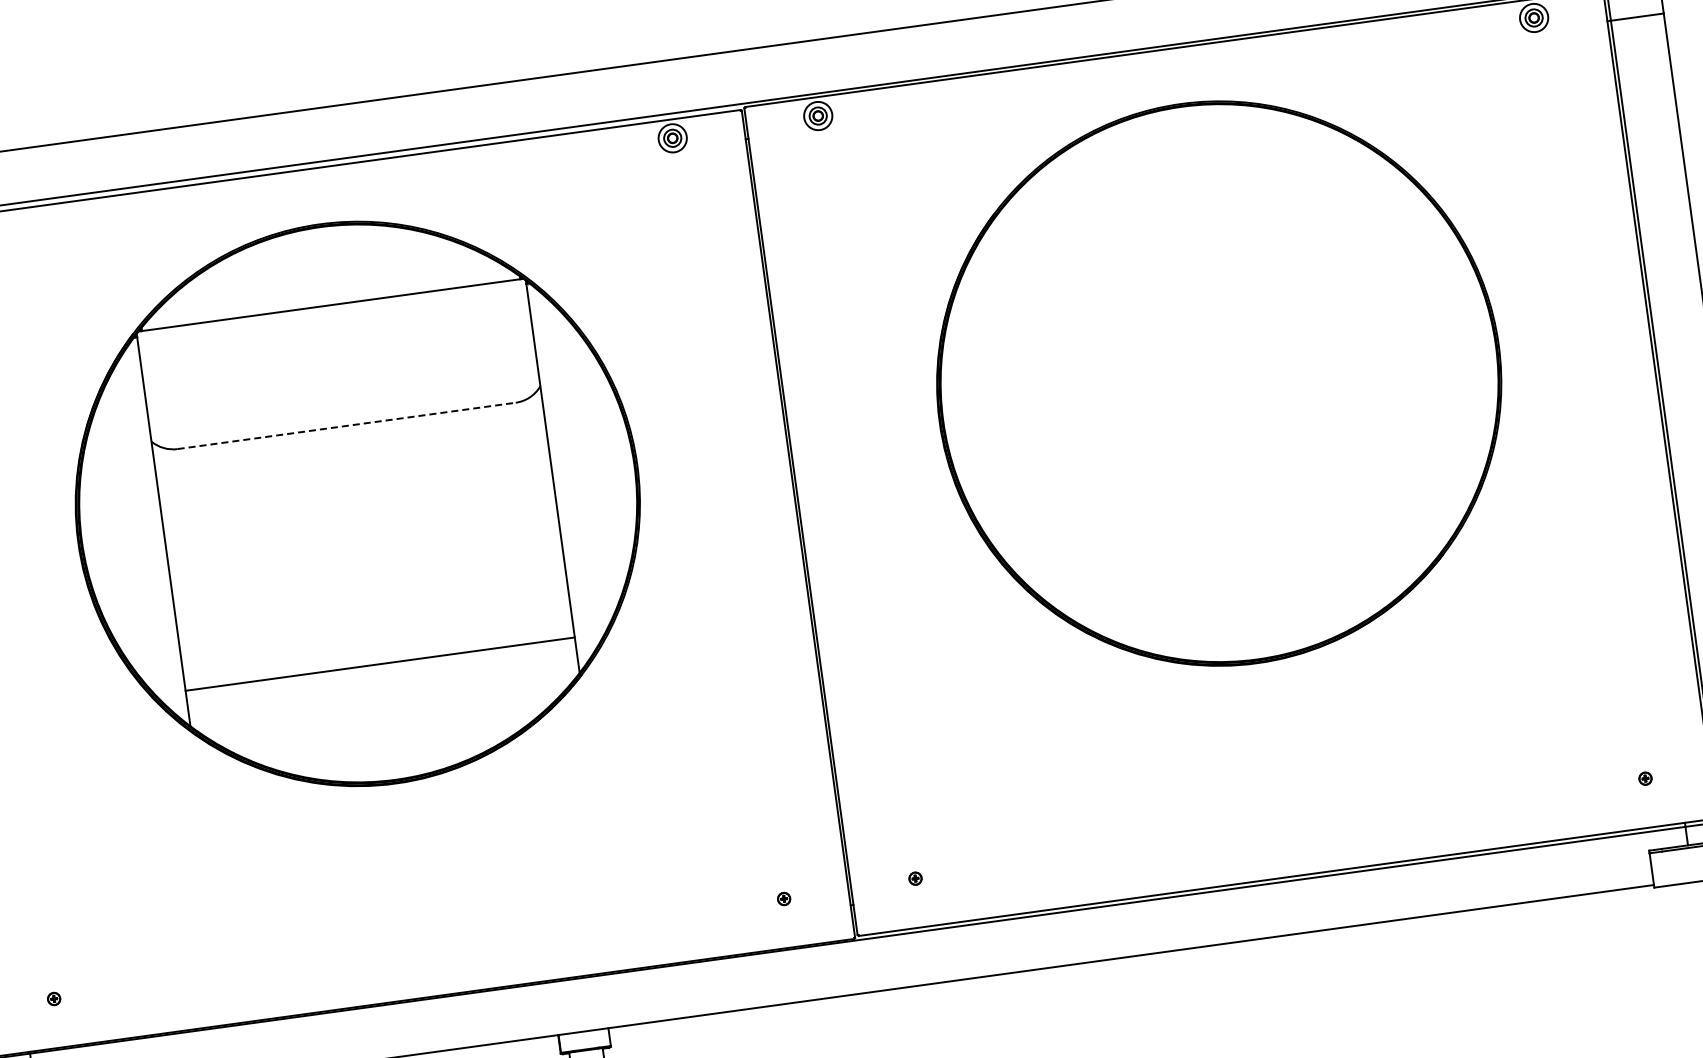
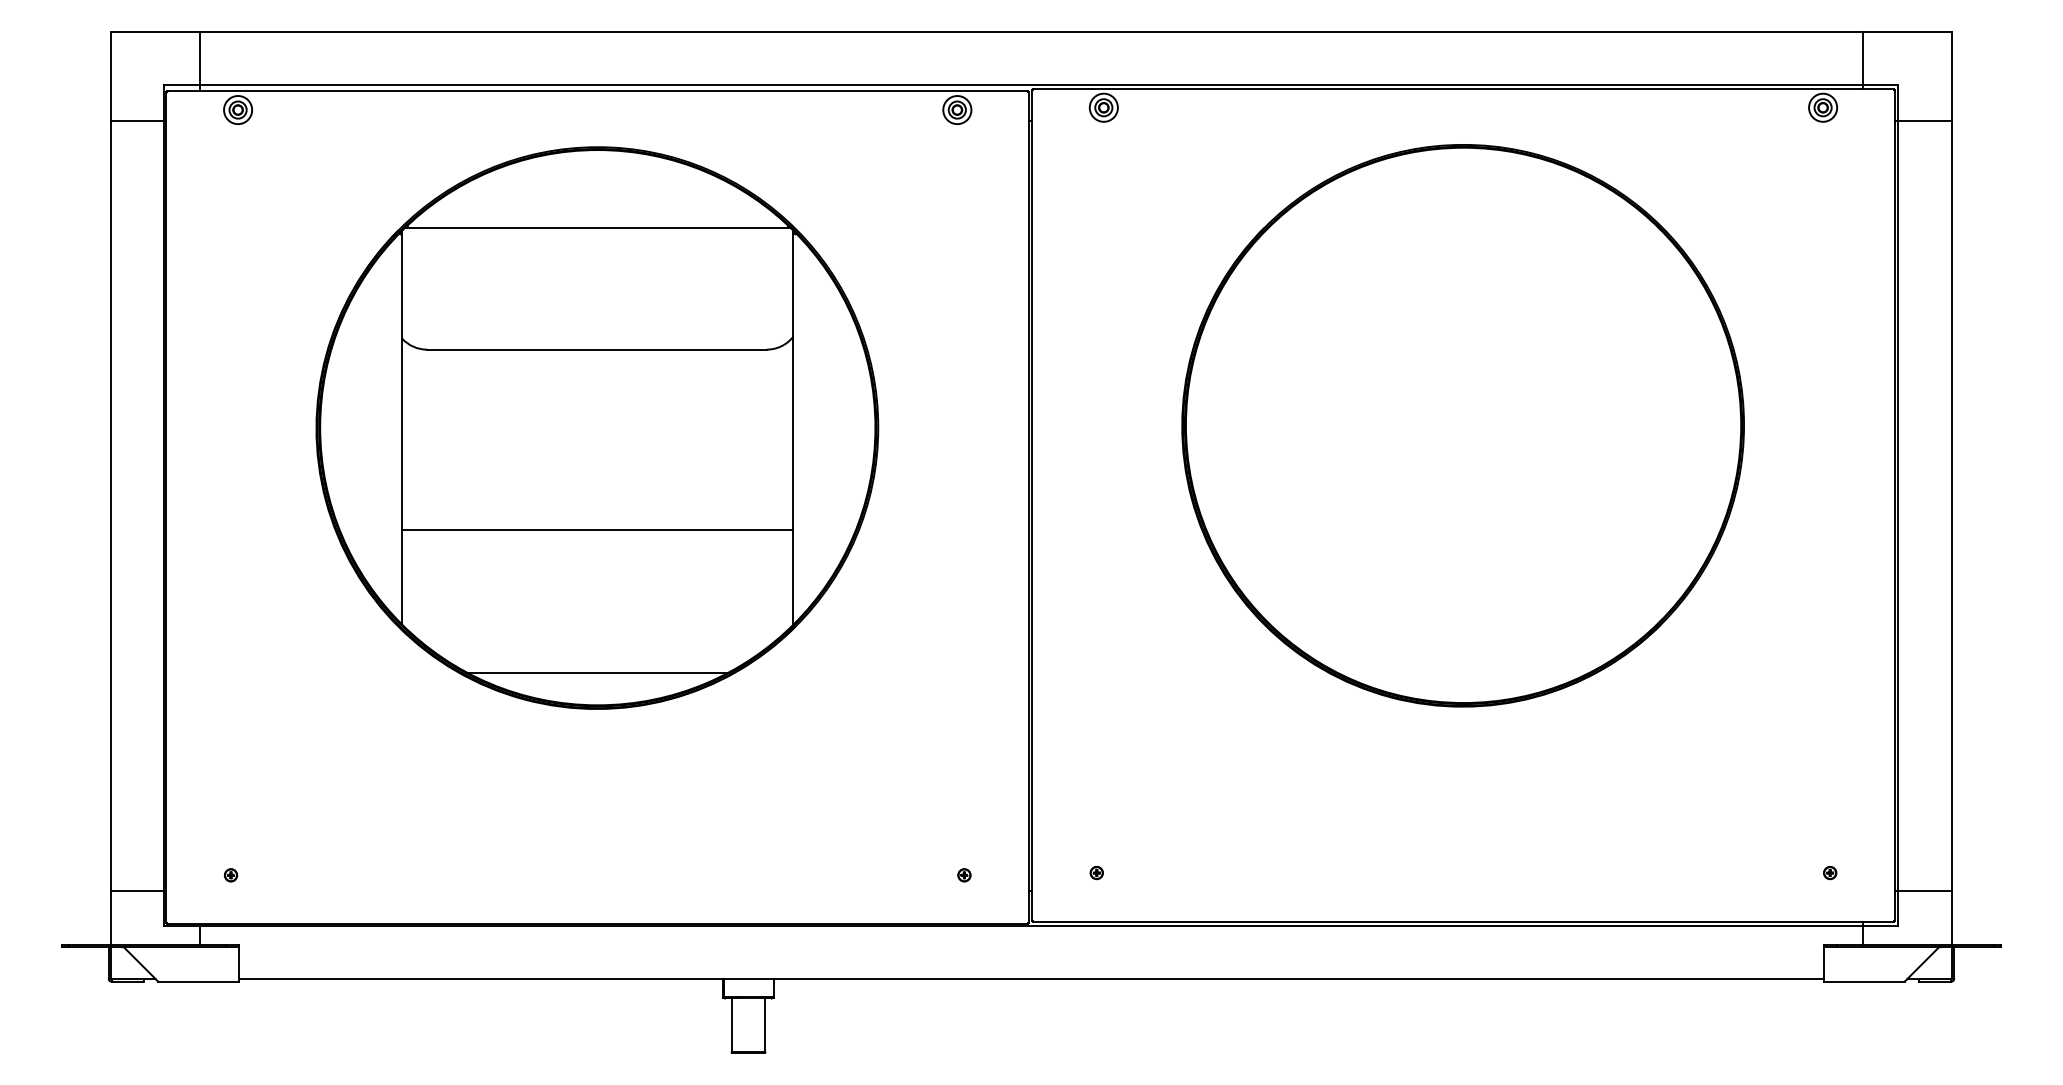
line: (346, 425) -> (596, 349), dashed -> solid
line: (379, 664) -> (597, 530), moved
line: (391, 747) -> (597, 672), added

